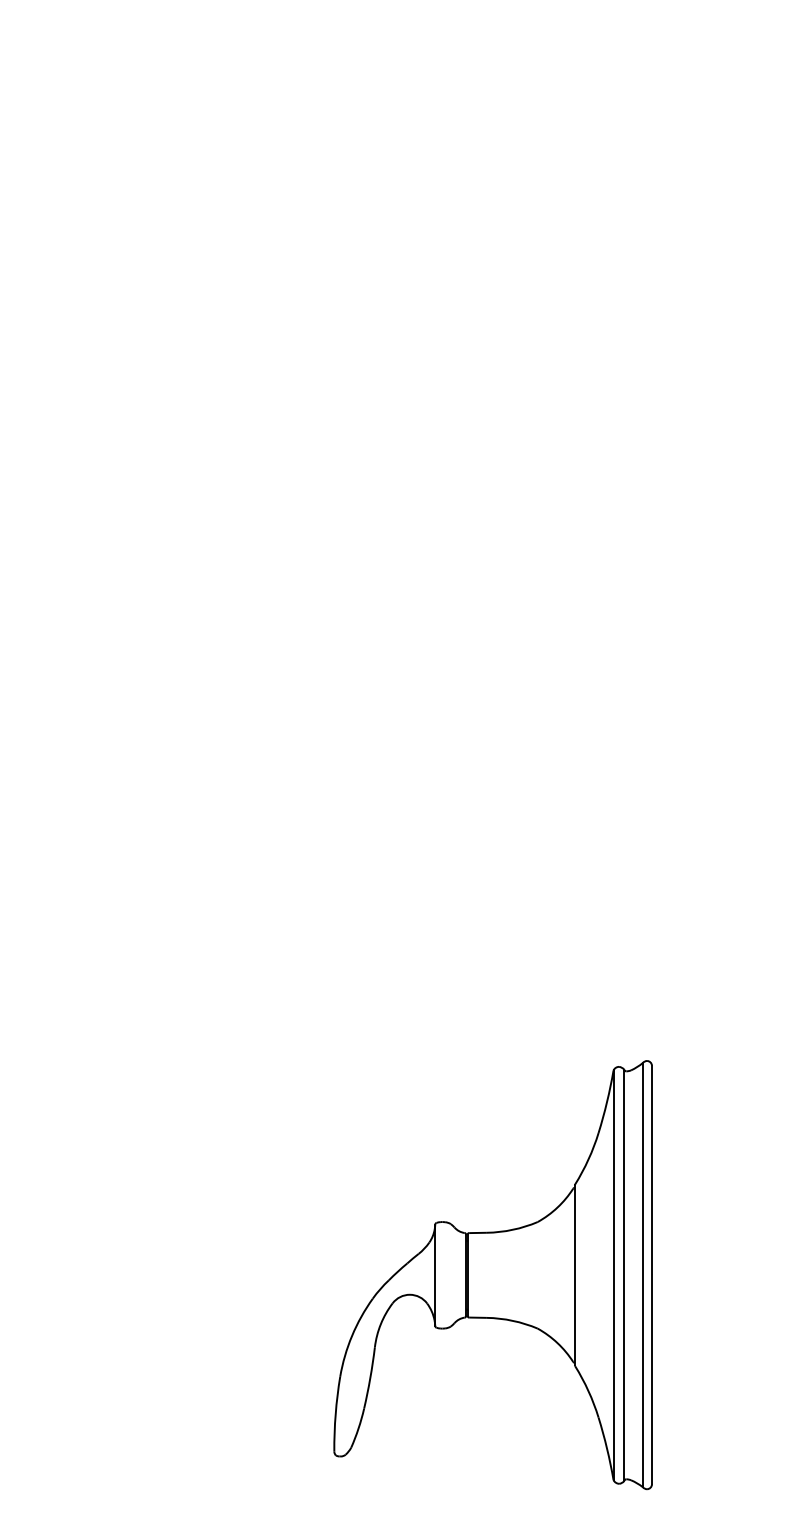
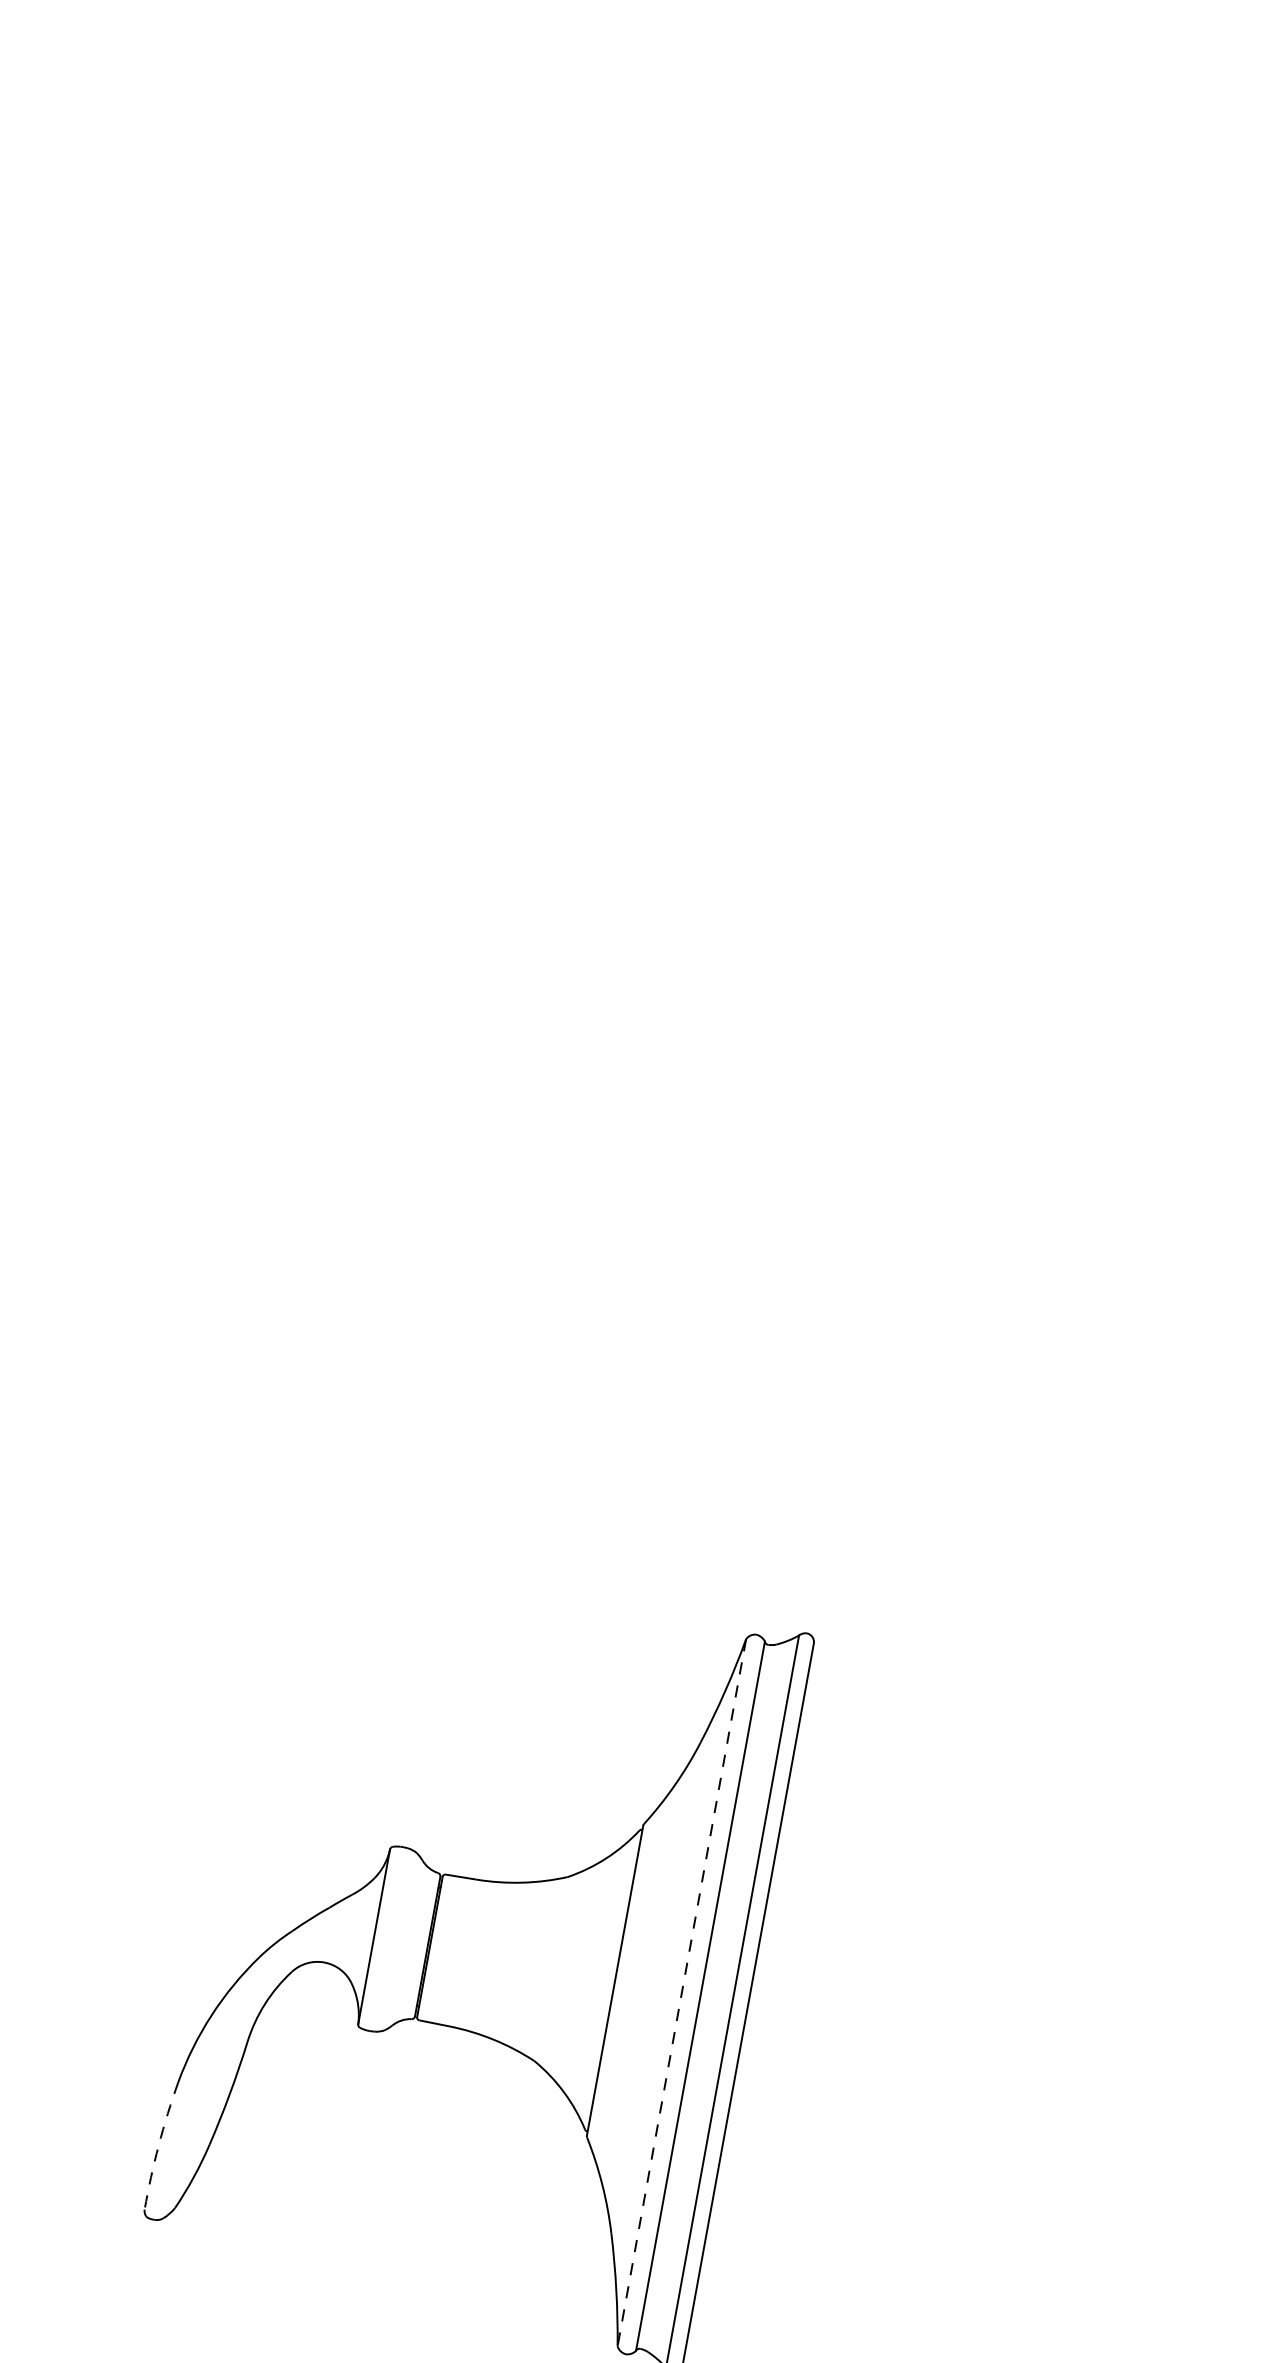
line: (613, 1275) -> (681, 1993), solid -> dashed
arc: (335, 1414) -> (158, 2145), solid -> dashed

